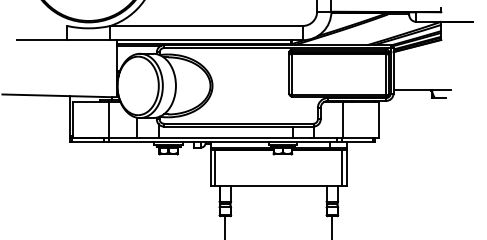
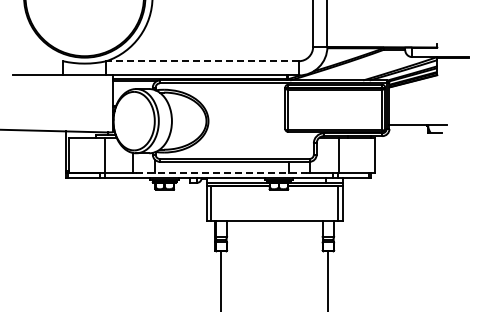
line: (206, 26) -> (202, 61), solid -> dashed
line: (226, 138) -> (222, 173), solid -> dashed

